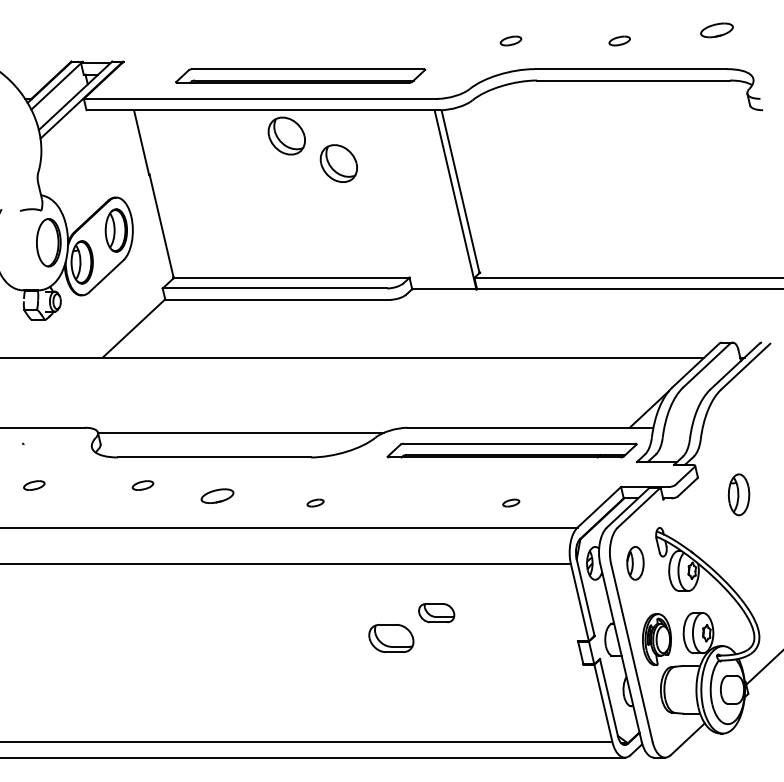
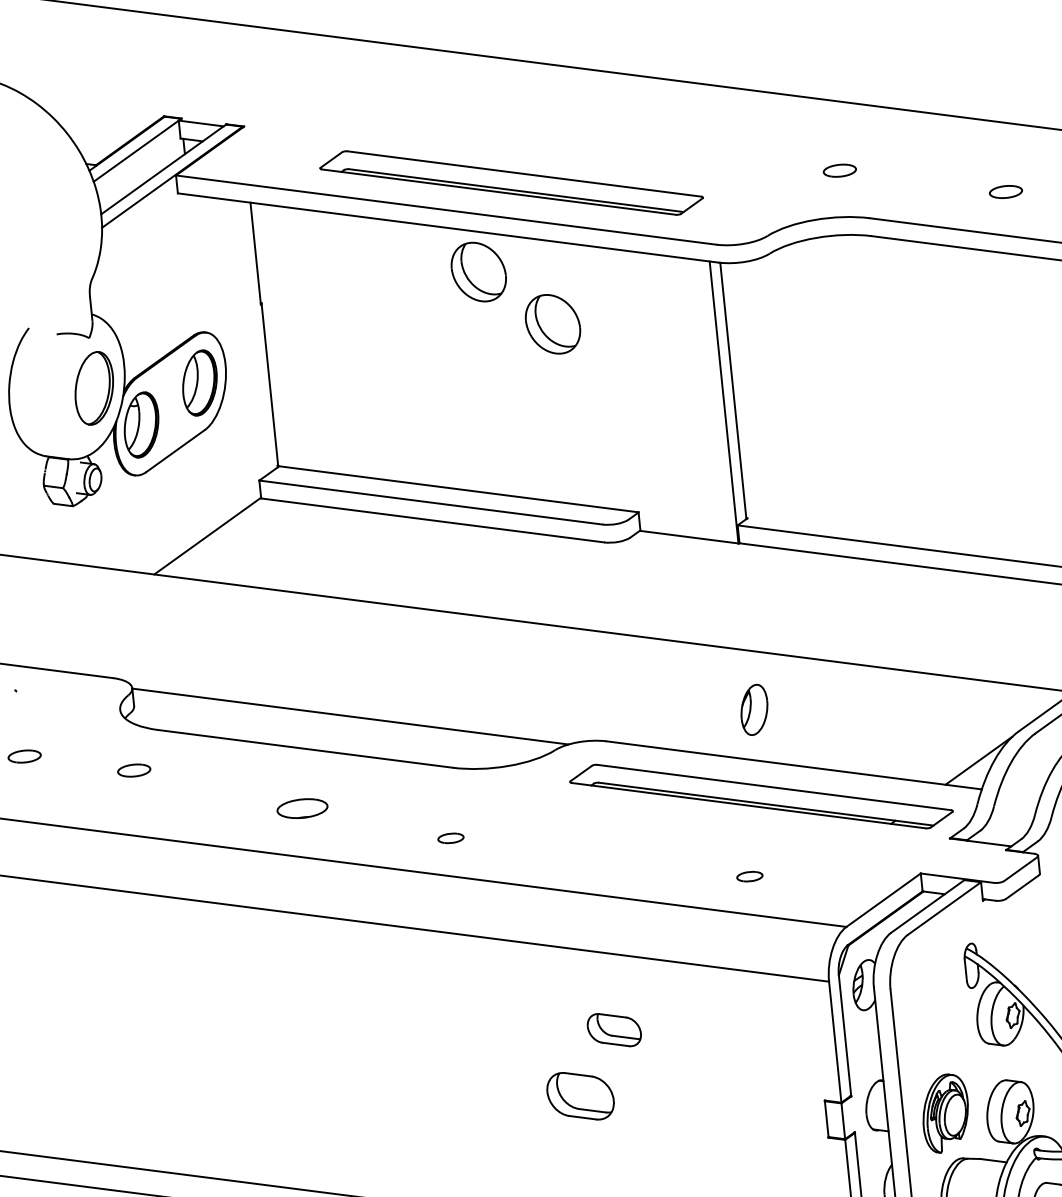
part: (142, 485) -> (133, 770), moved
part: (635, 563) -> (754, 710), moved
part: (391, 638) -> (580, 1096), moved

